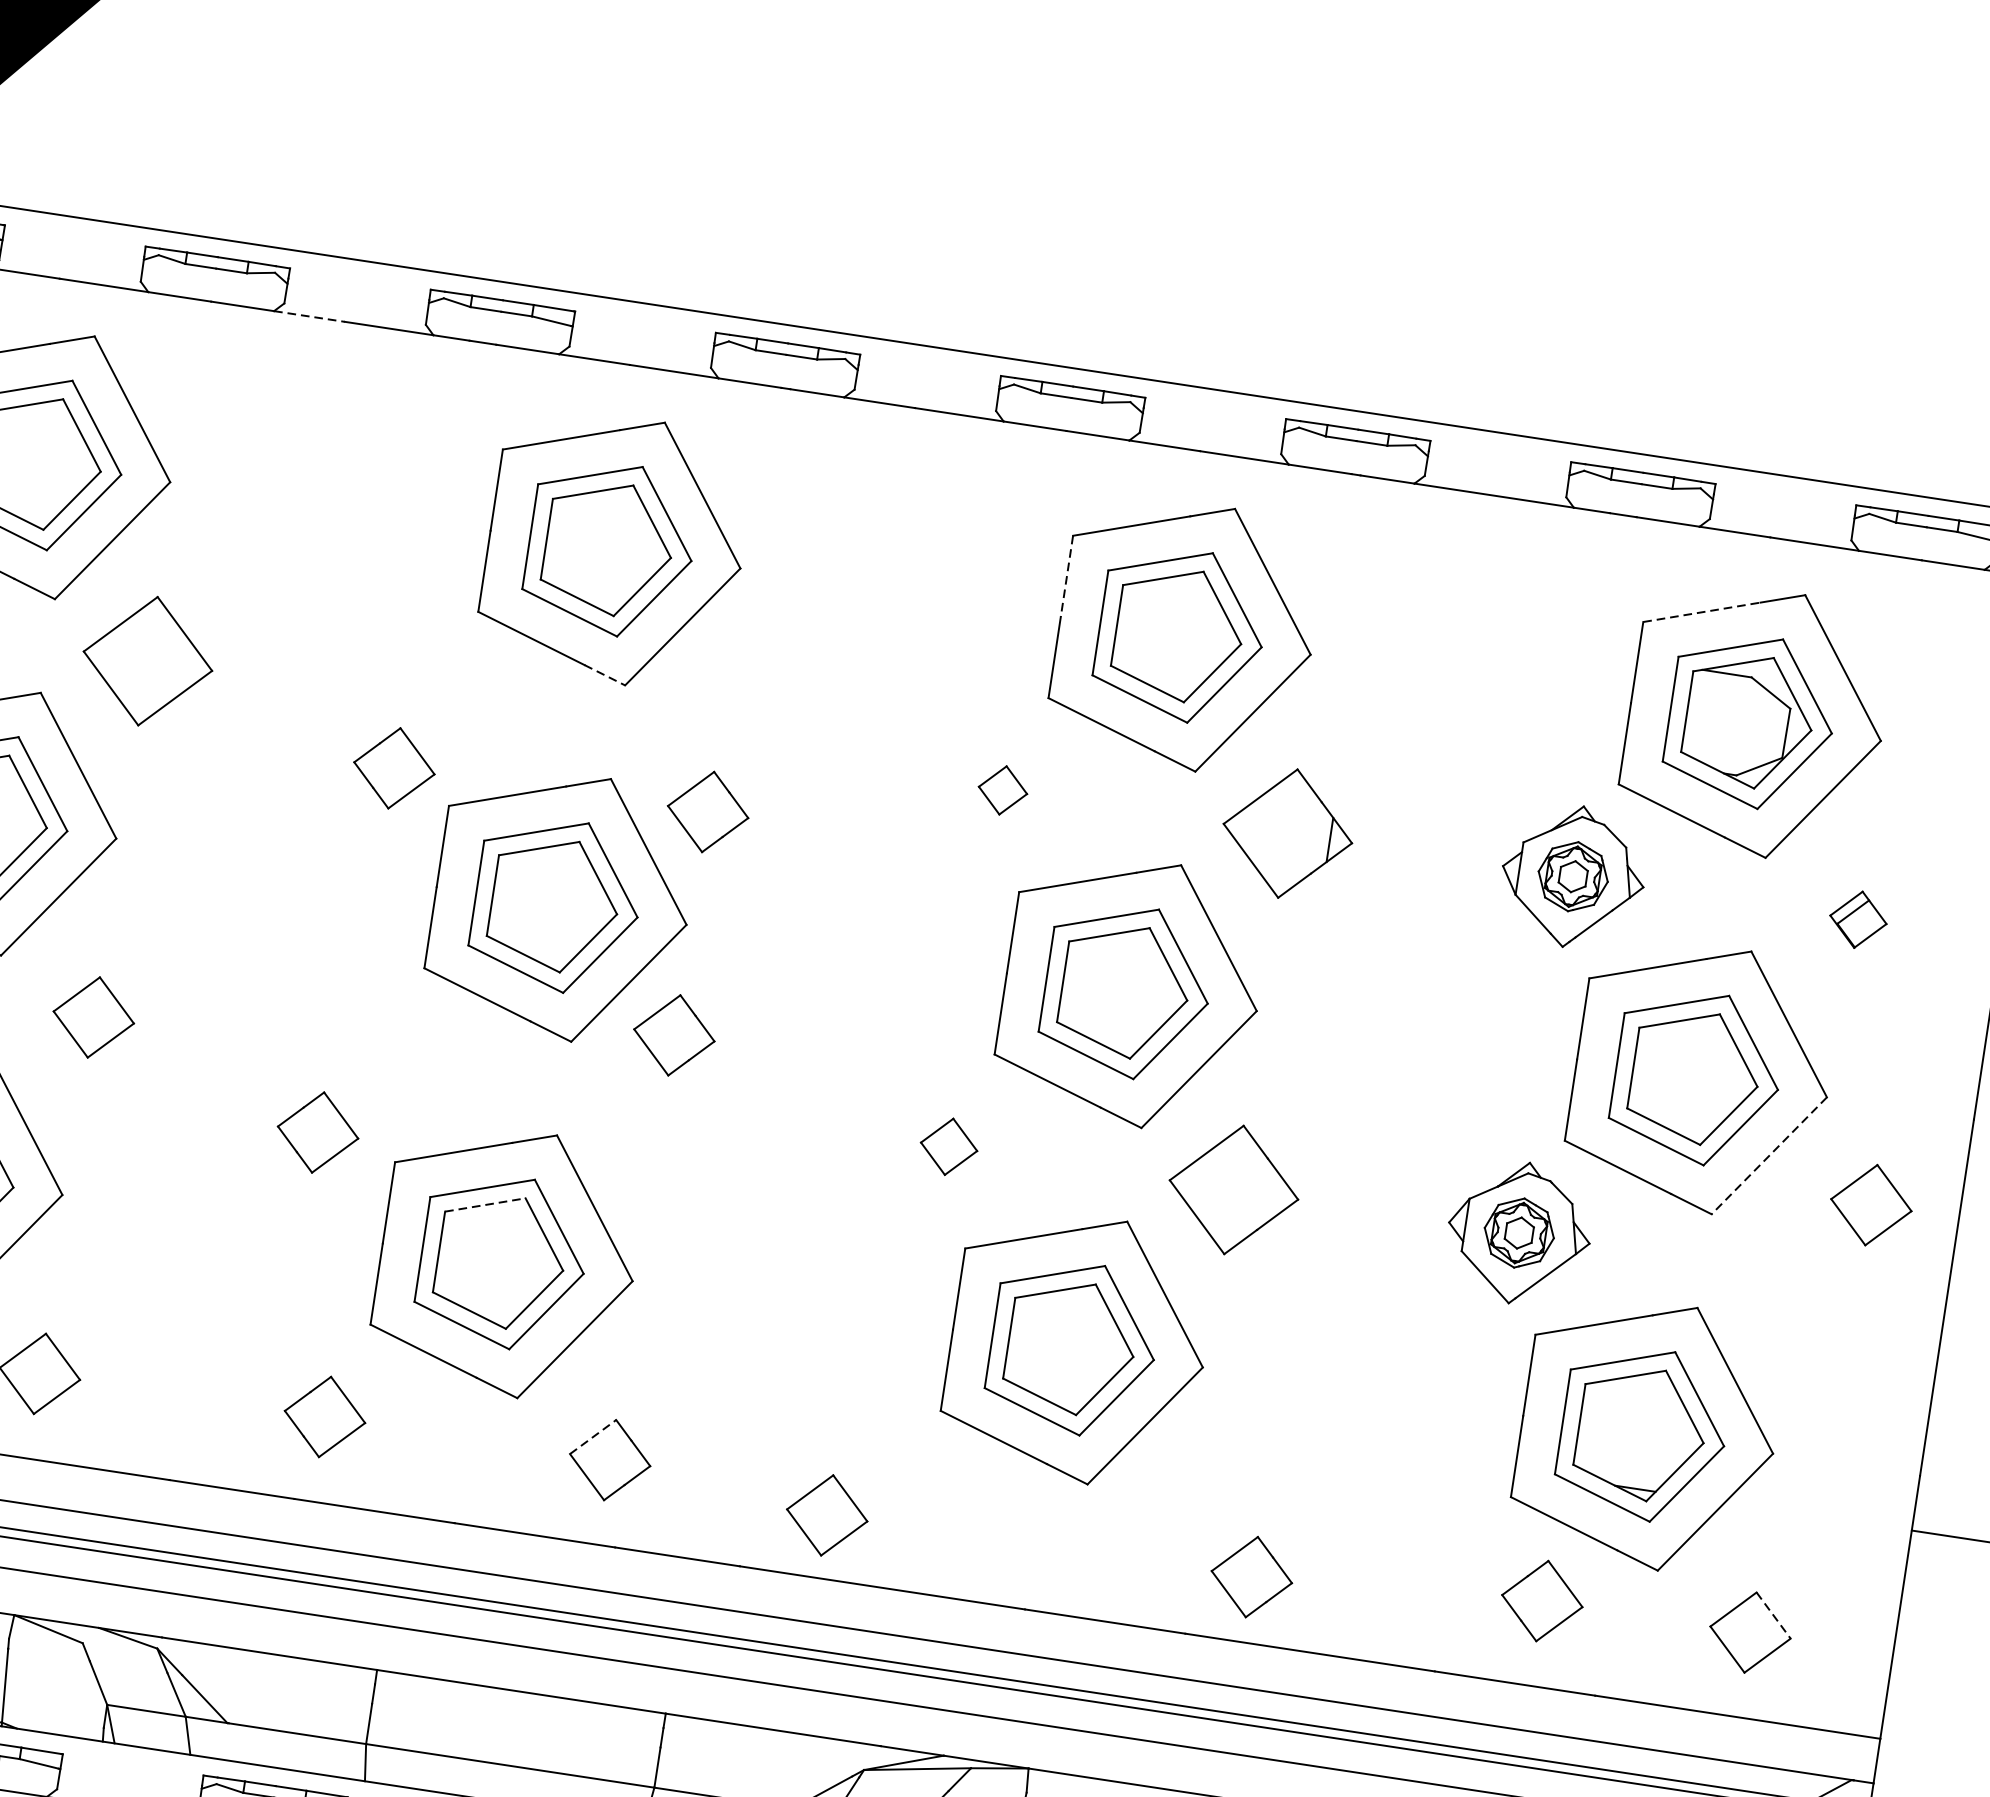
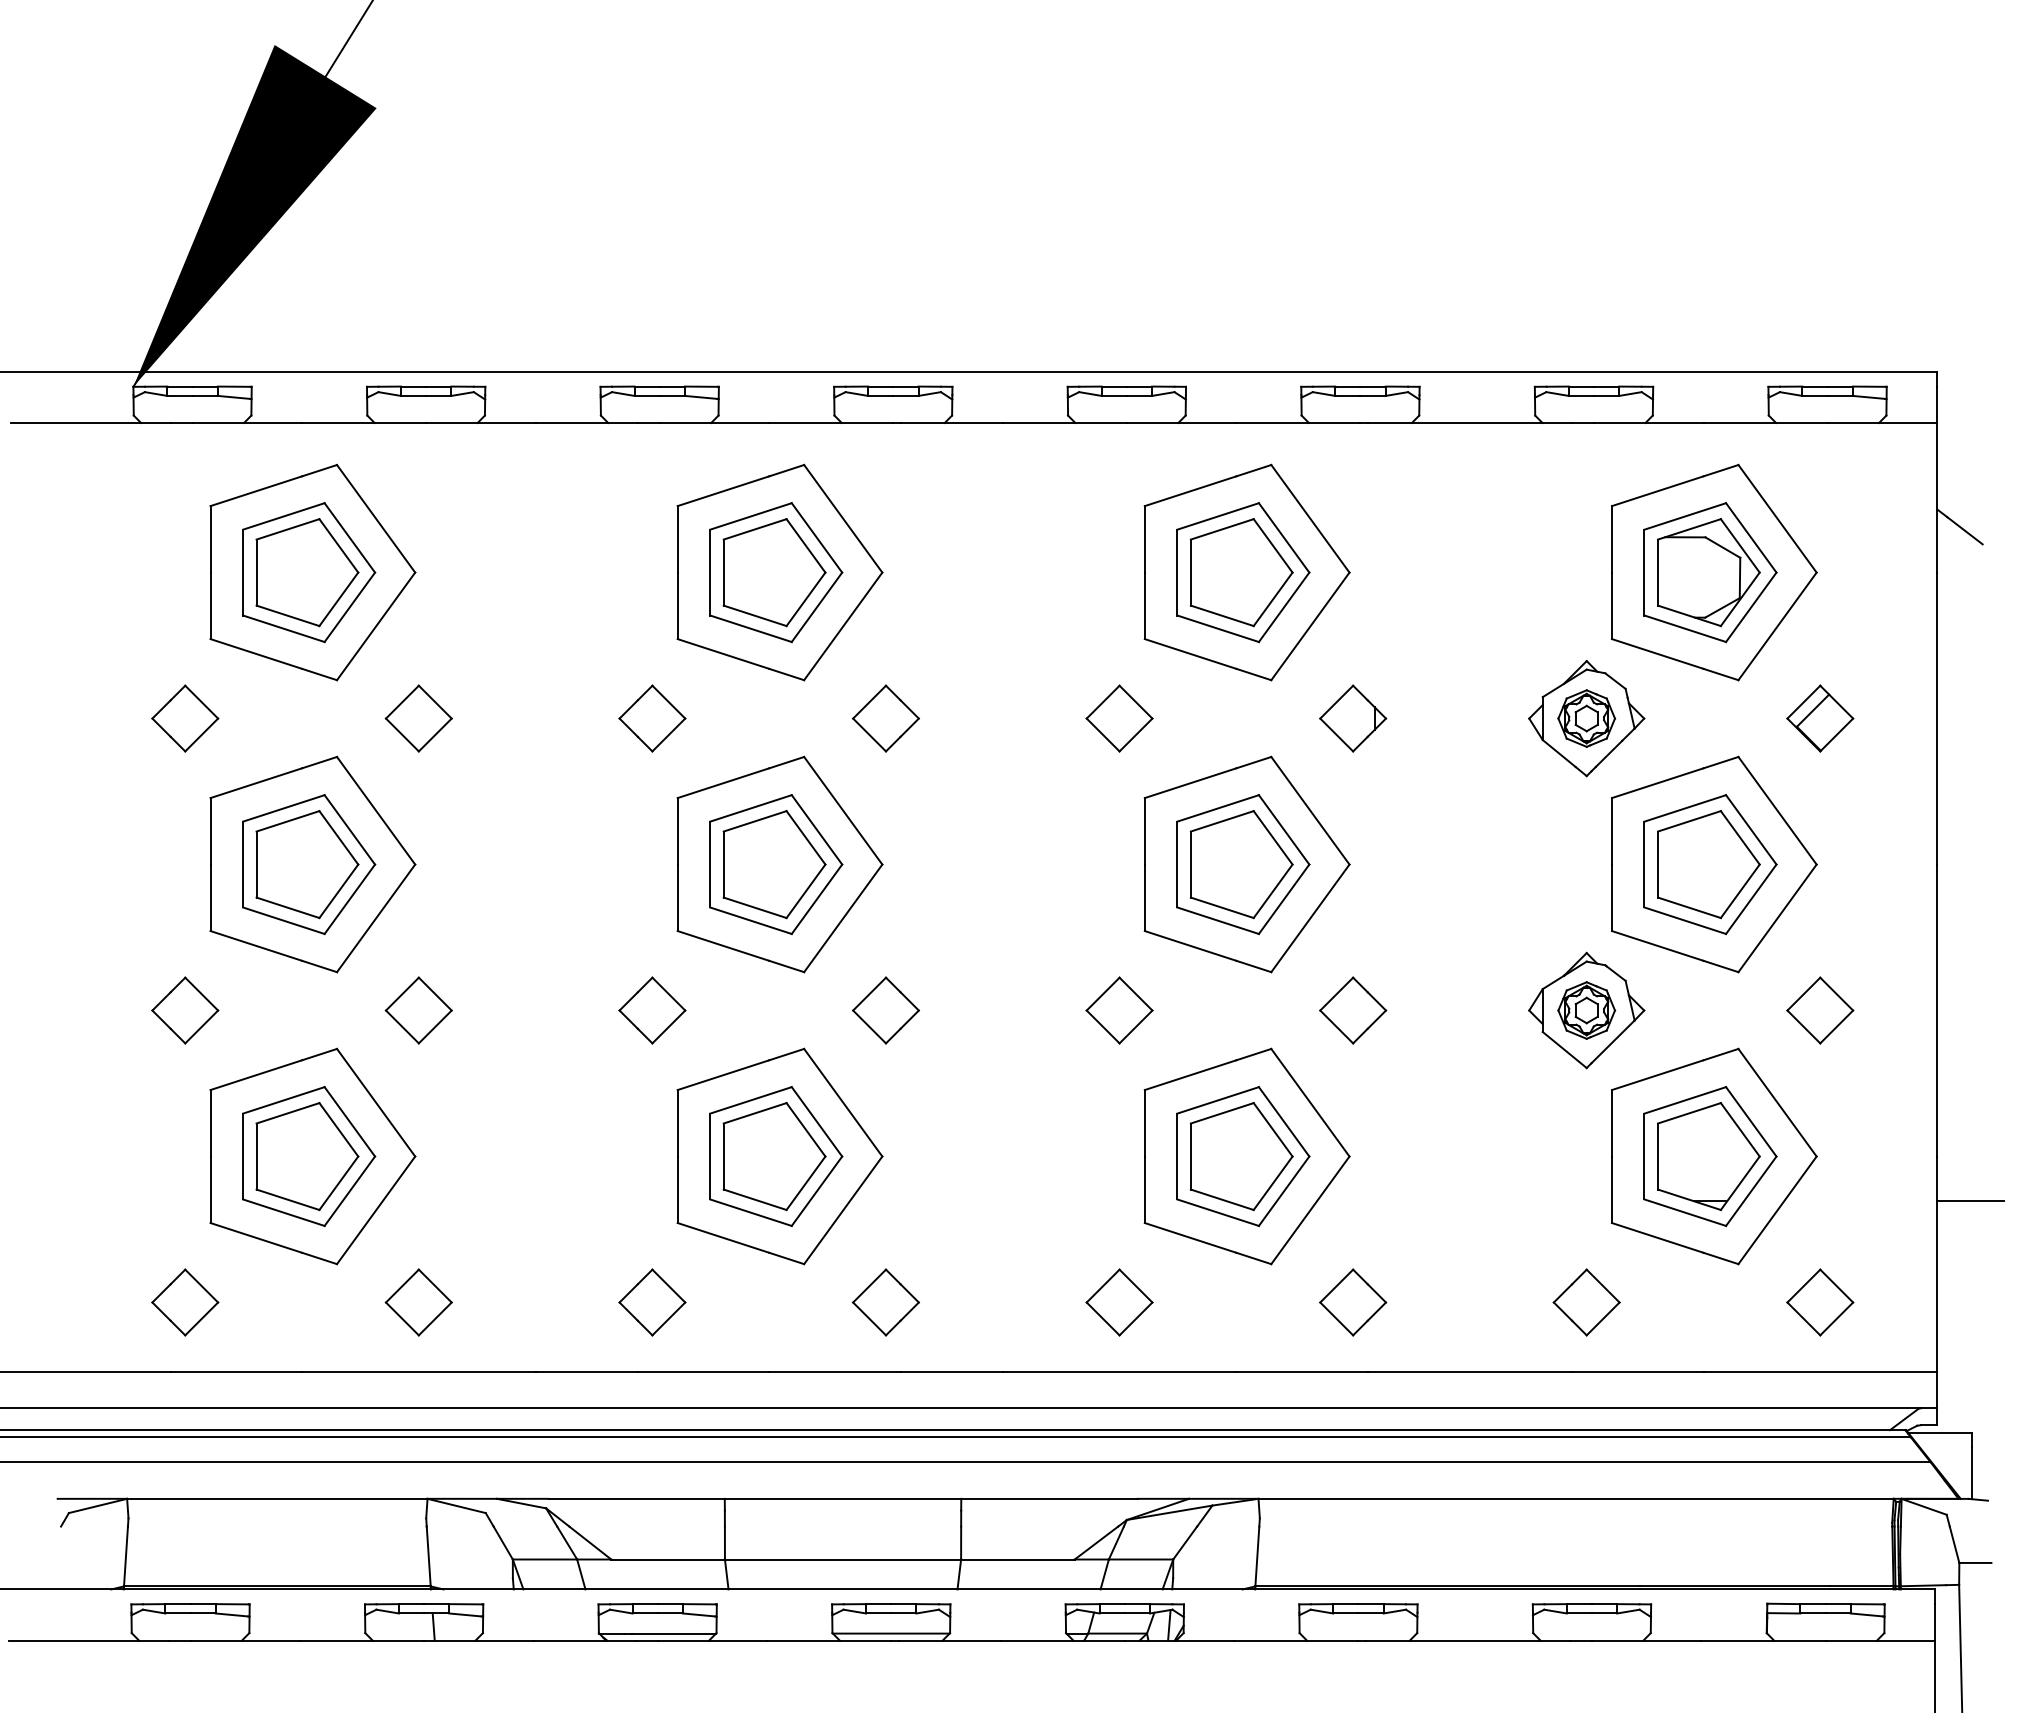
line: (309, 315) -> (506, 422), dashed -> solid
line: (1066, 576) -> (1144, 539), dashed -> solid
line: (1702, 612) -> (1658, 491), dashed -> solid
part: (147, 660) -> (418, 718), size x0.62
line: (605, 675) -> (787, 674), dashed -> solid
part: (394, 768) -> (652, 718), moved
part: (1002, 790) -> (1119, 718), size x1.67
part: (707, 811) -> (885, 718), moved
part: (1288, 833) -> (1353, 718), size x0.62
part: (1858, 919) -> (1820, 718), size x1.43
part: (673, 1035) -> (885, 1010), moved
part: (318, 1132) -> (652, 1010), moved
part: (949, 1146) -> (1119, 1010), size x1.43
line: (1769, 1155) -> (1777, 918), dashed -> solid
part: (1234, 1189) -> (1353, 1010), size x0.62
line: (485, 1205) -> (755, 1113), dashed -> solid
part: (1871, 1205) -> (1820, 1010), moved
line: (593, 1436) -> (869, 1285), dashed -> solid
part: (827, 1515) -> (1119, 1302), moved
part: (1252, 1577) -> (1353, 1302), moved
part: (1542, 1601) -> (1586, 1302), moved
line: (1774, 1616) -> (1837, 1286), dashed -> solid

